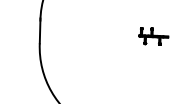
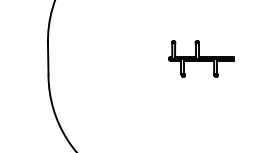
part: (153, 36) -> (201, 58), size x1.67

